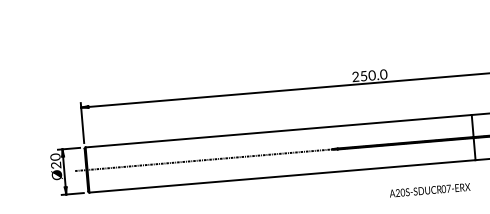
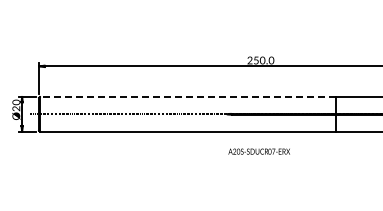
line: (278, 130) -> (187, 96), solid -> dashed
text: (428, 190) -> (258, 151), moved

